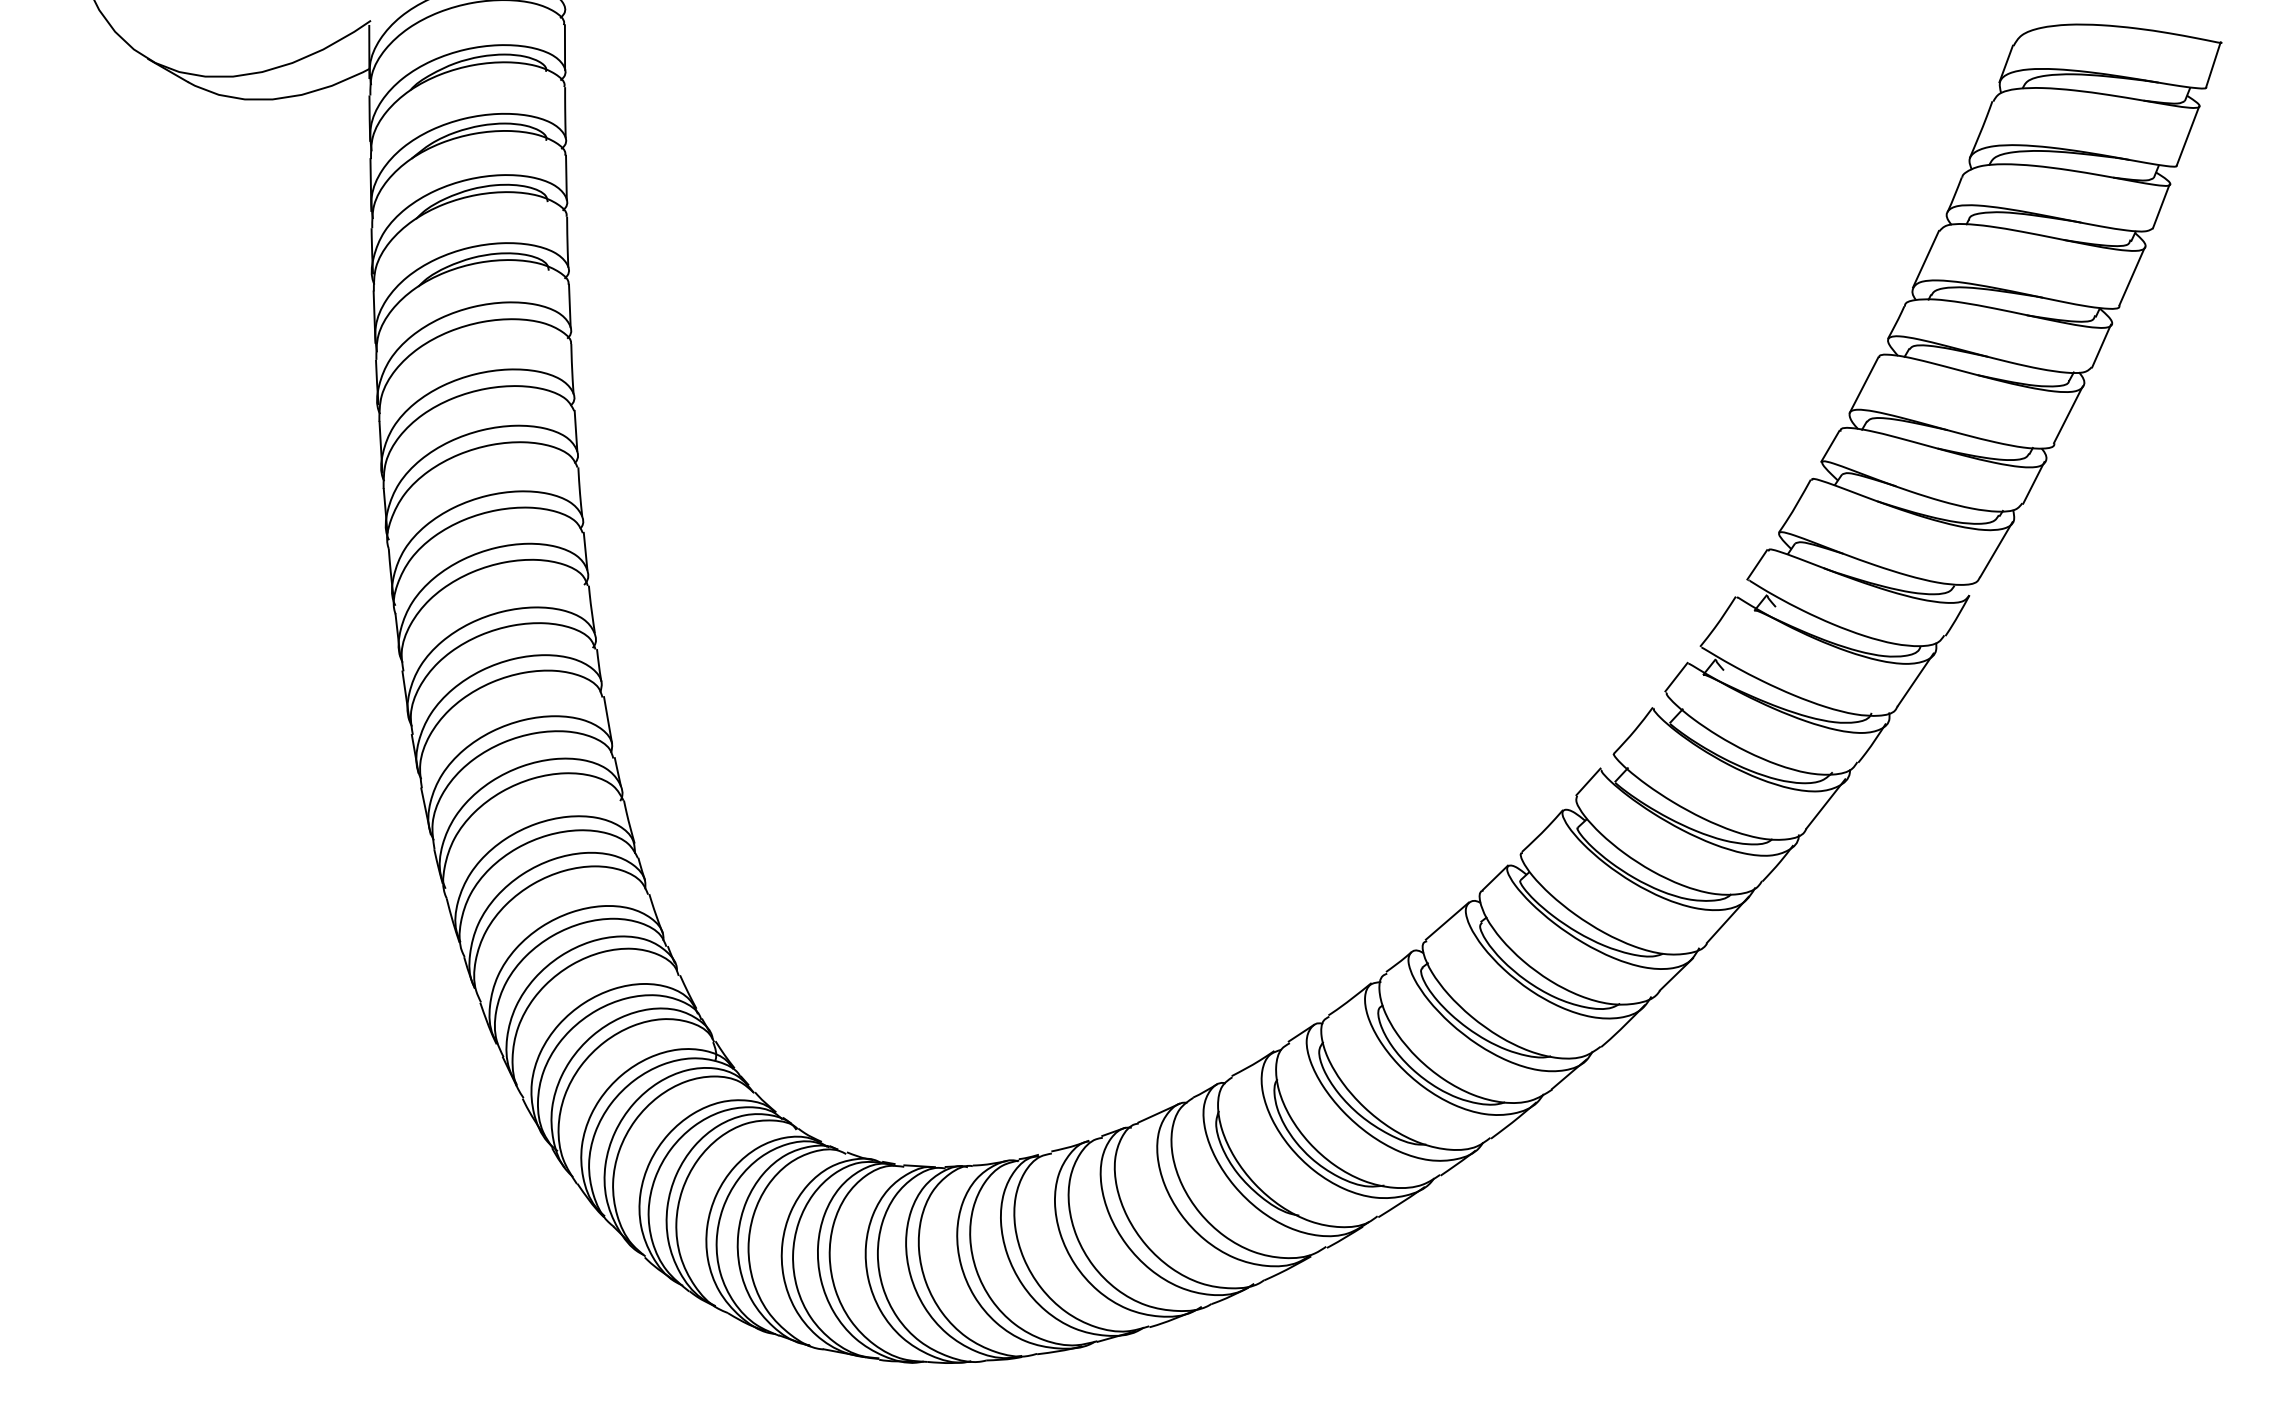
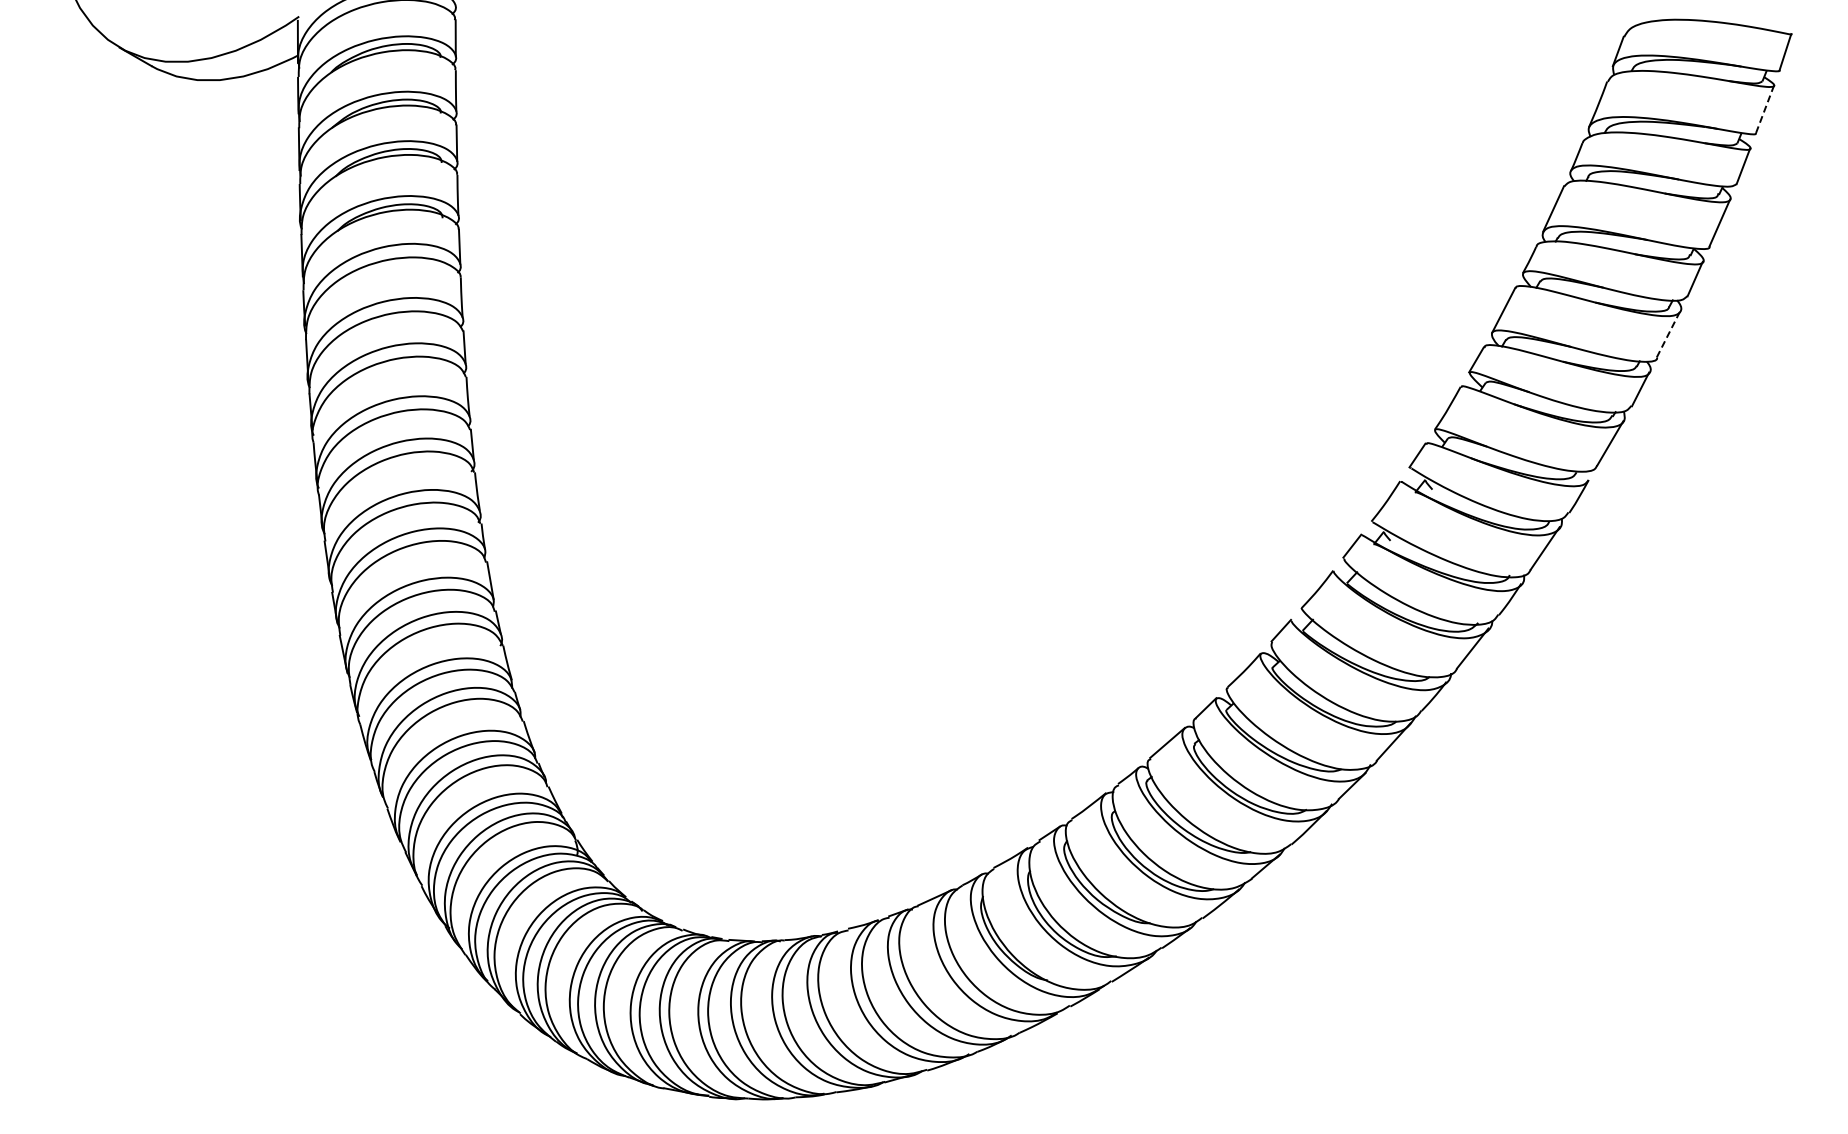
line: (2188, 135) -> (1765, 109), solid -> dashed
line: (2068, 414) -> (1668, 334), solid -> dashed

